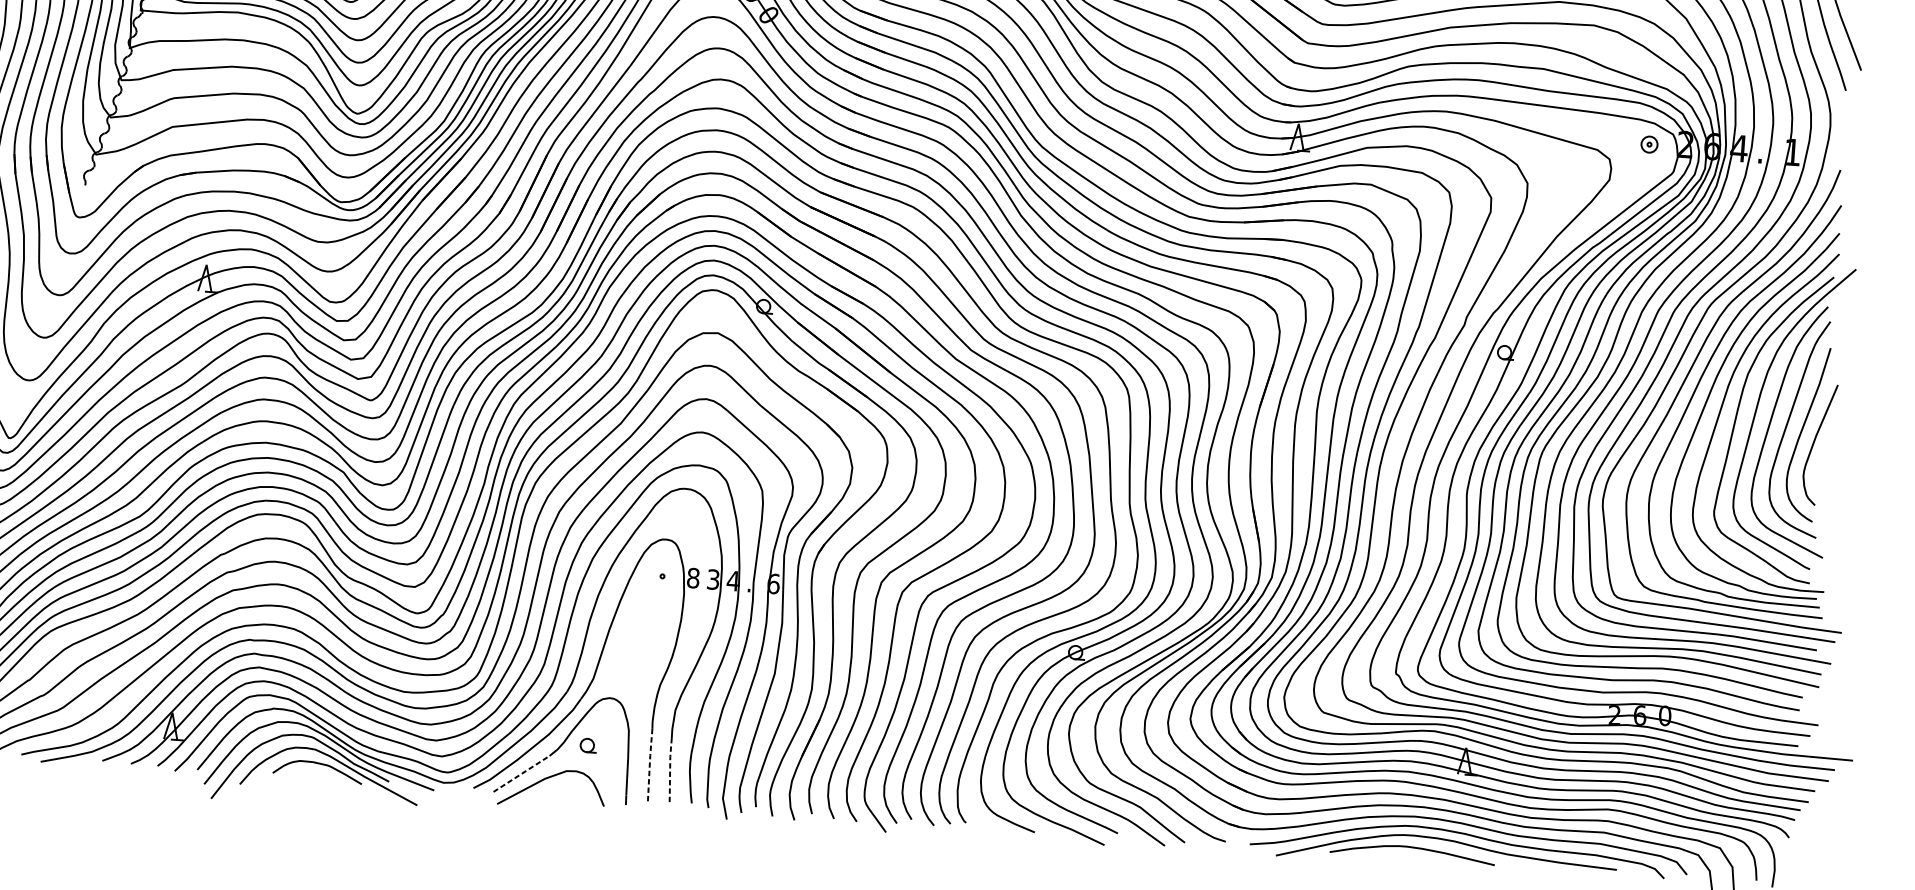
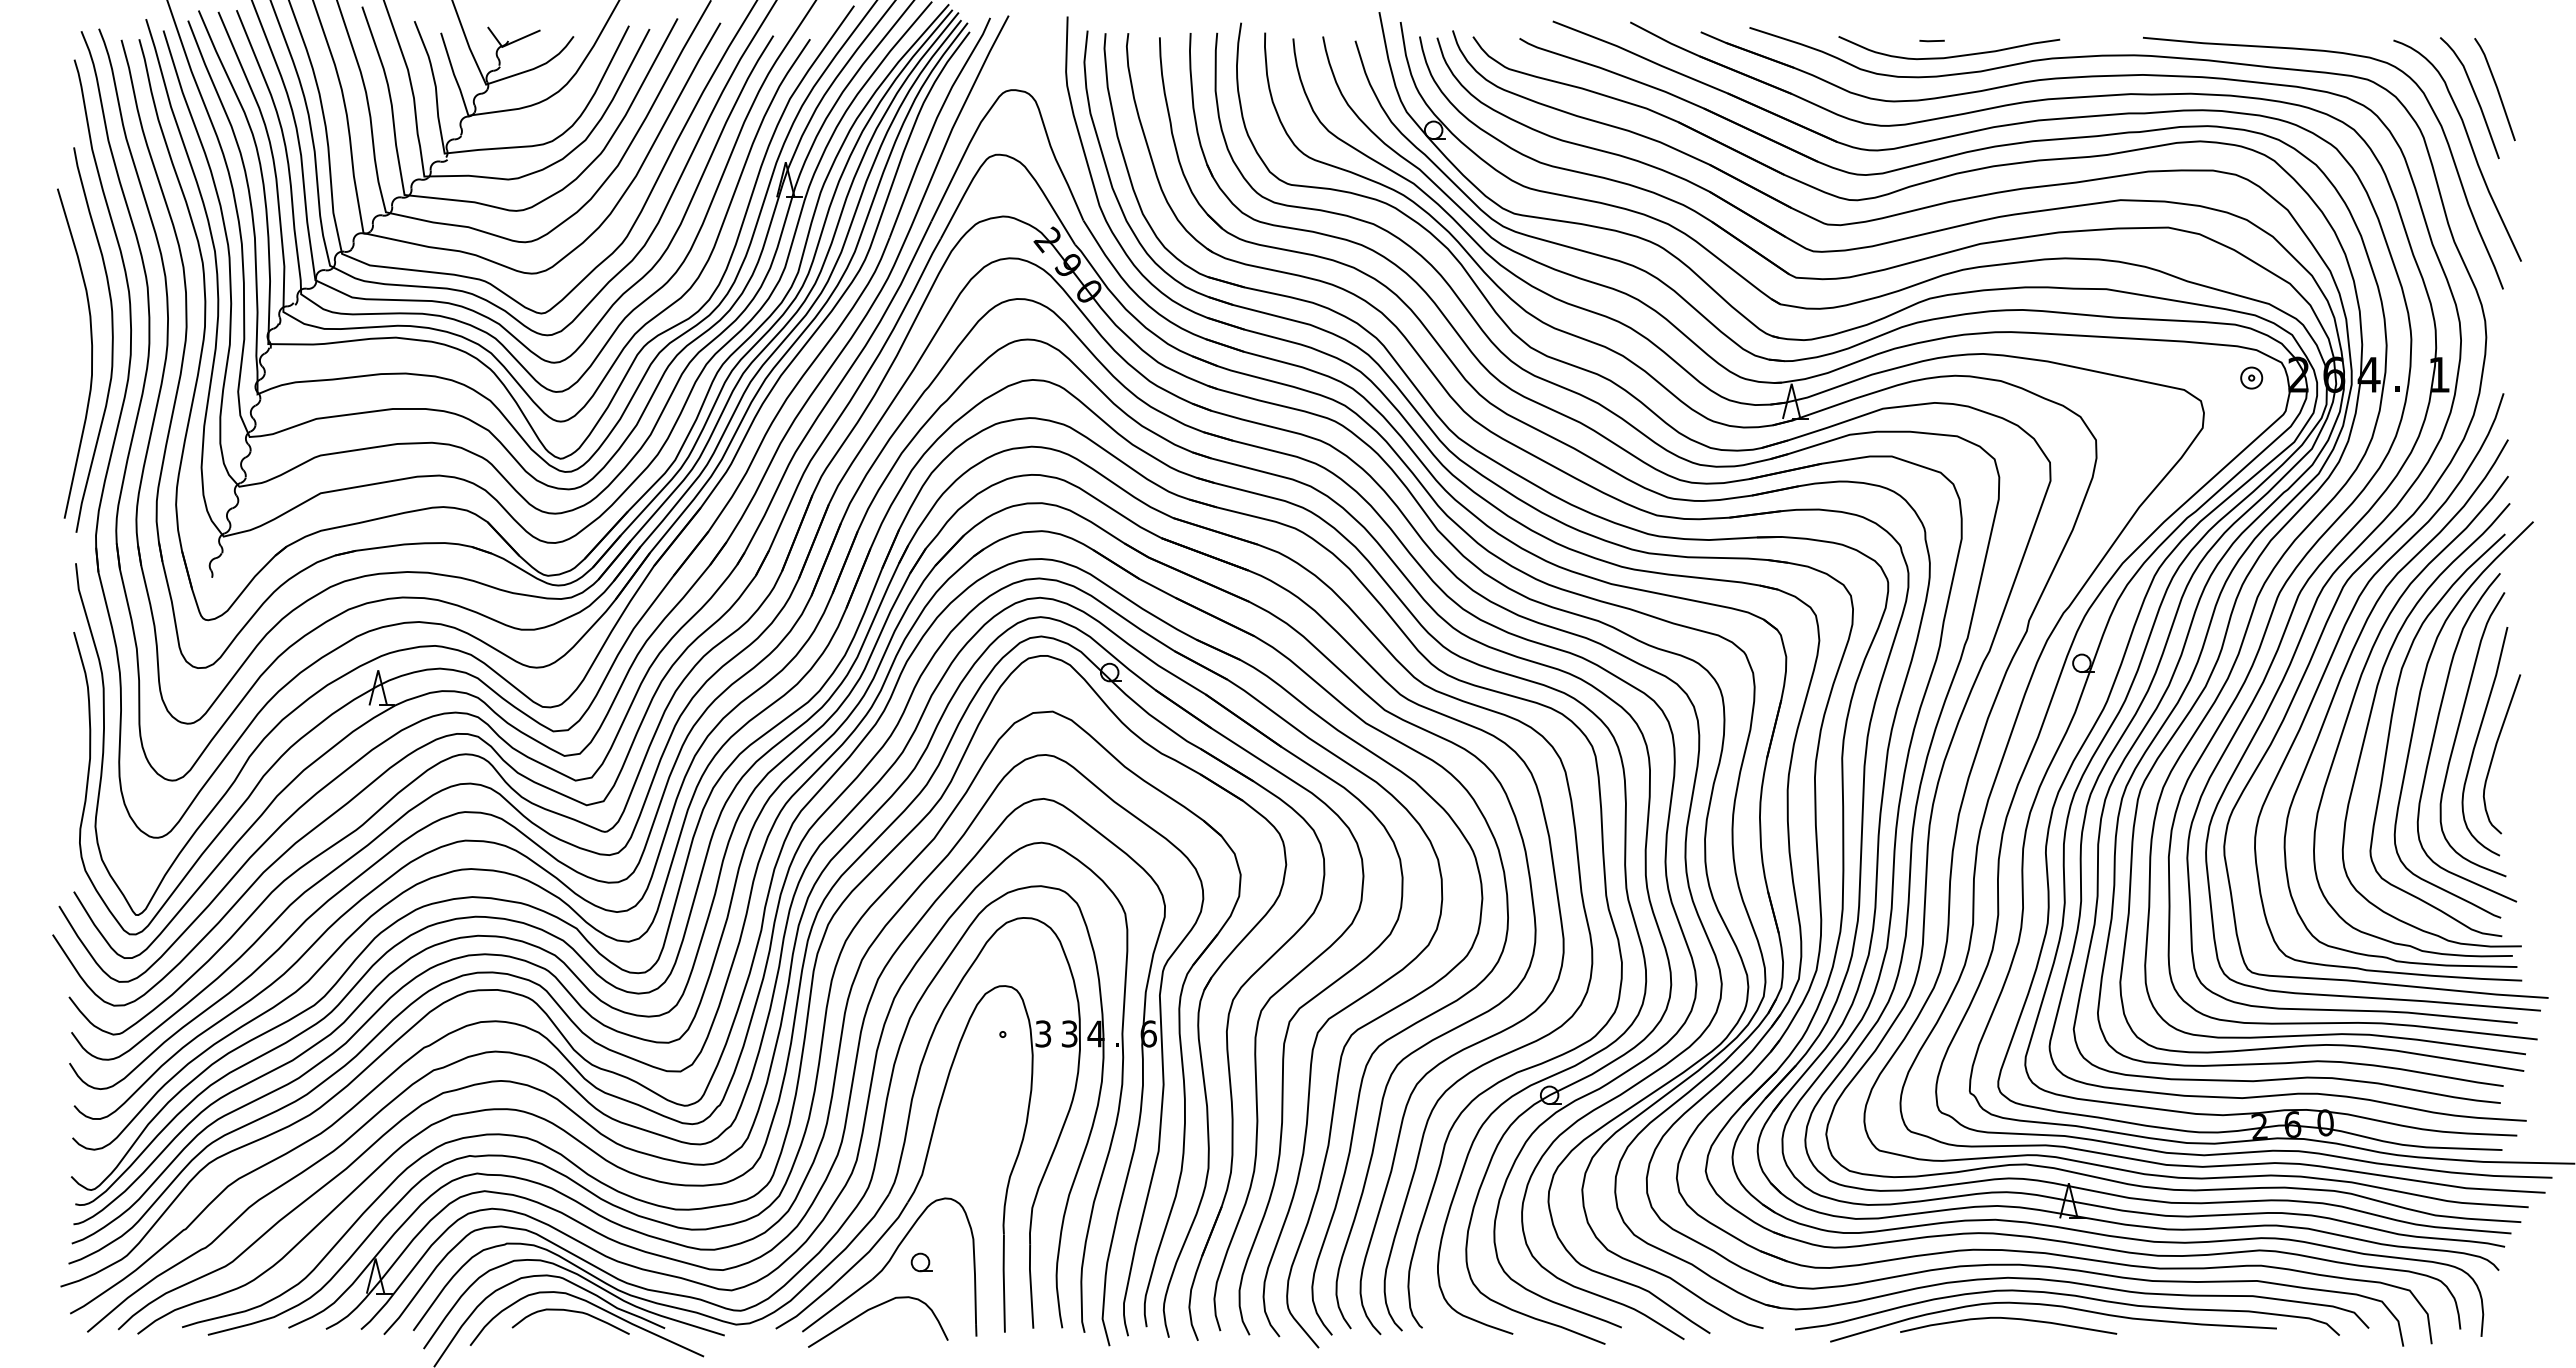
text: (693, 577) -> (1043, 1033), 8 -> 3
line: (649, 765) -> (1003, 1282), dashed -> solid
line: (669, 769) -> (1030, 1286), dashed -> solid
line: (521, 773) -> (837, 1305), dashed -> solid

